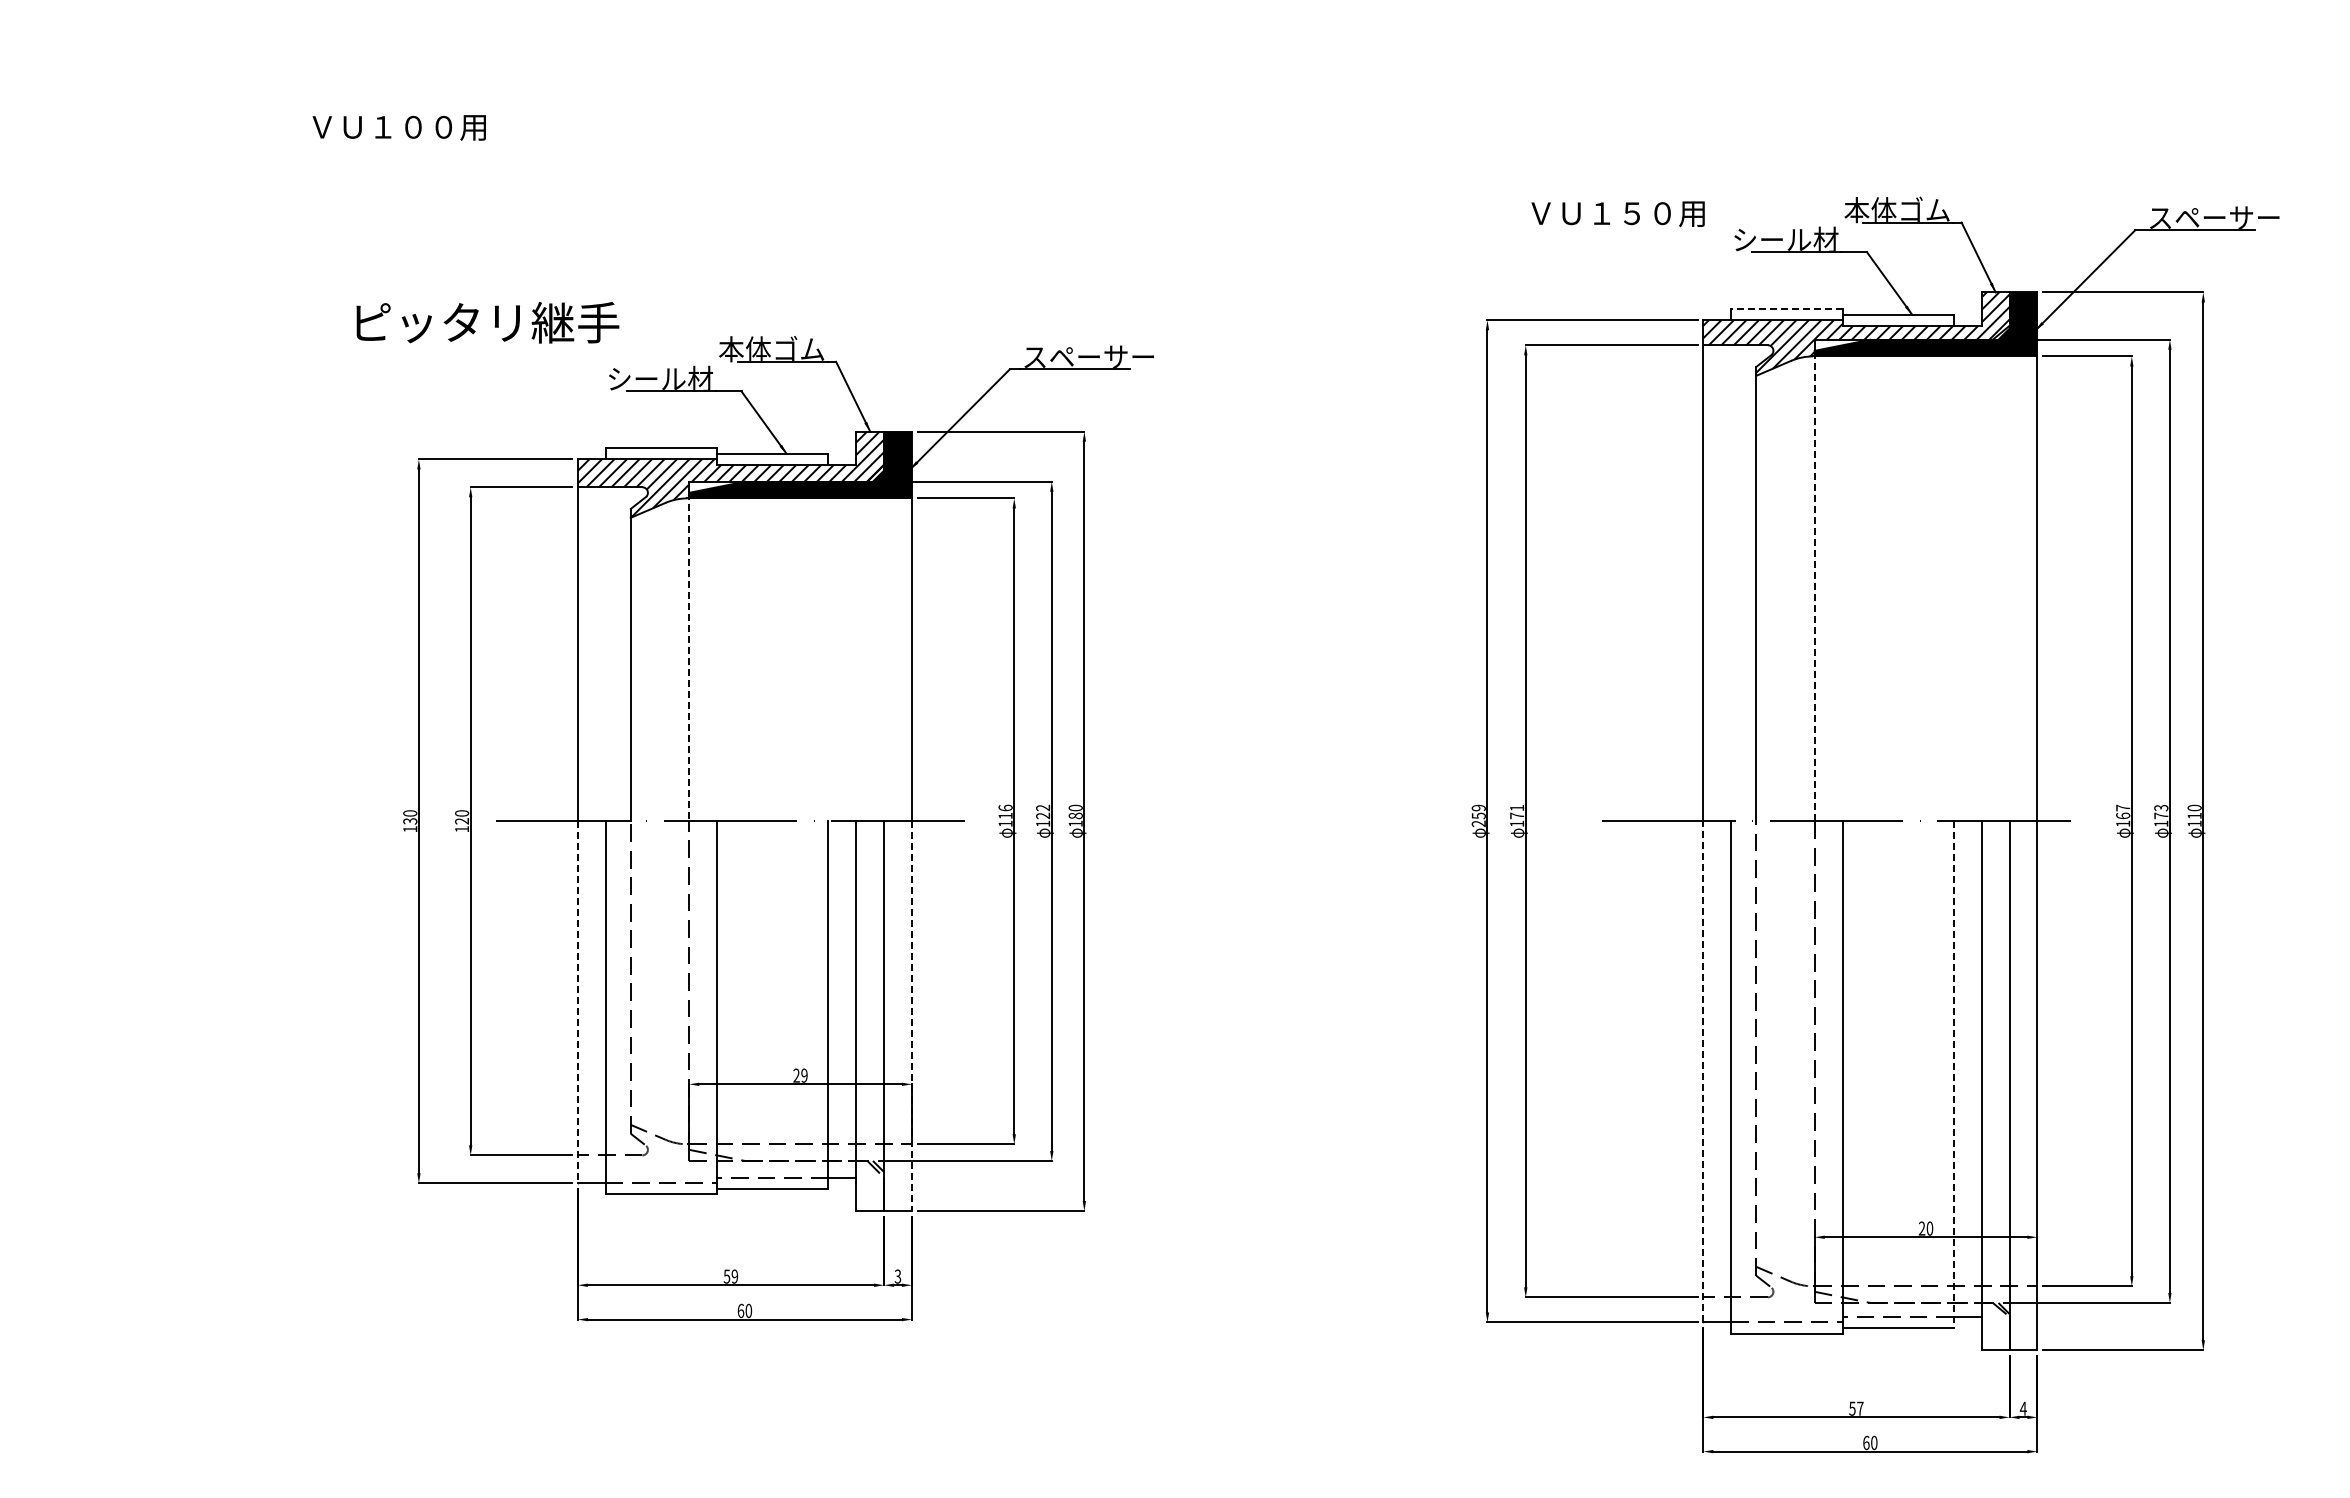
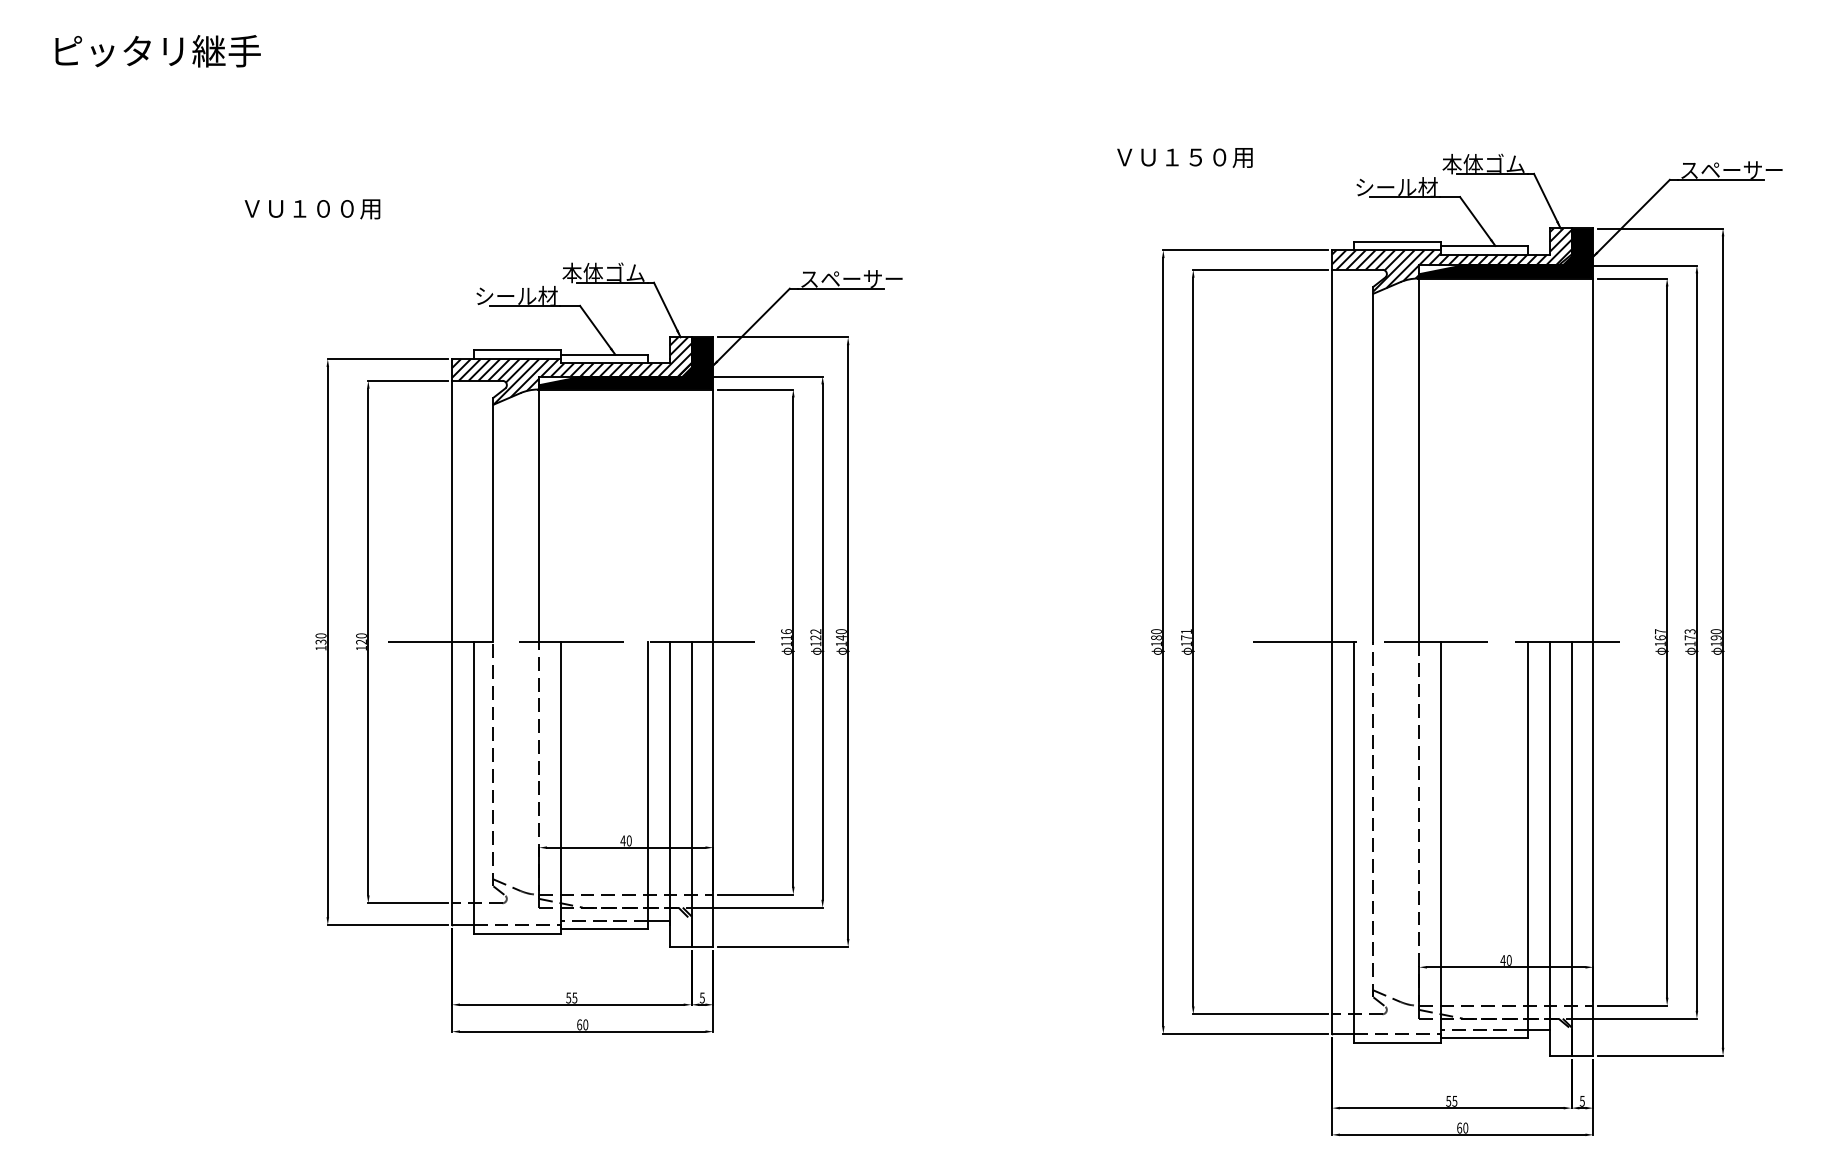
text: (398, 127) -> (311, 209), moved
text: (1617, 214) -> (1184, 158), moved
line: (1786, 309) -> (1397, 241), dashed -> solid
text: (487, 322) -> (157, 51), moved
line: (1814, 585) -> (1419, 457), dashed -> solid
line: (689, 657) -> (539, 513), dashed -> solid
text: (1075, 815) -> (841, 637), 180 -> 140
text: (1478, 815) -> (1156, 637), 259 -> 180
text: (2194, 815) -> (1716, 637), 110 -> 190
line: (577, 1002) -> (451, 783), dashed -> solid
line: (911, 1016) -> (712, 794), dashed -> solid
line: (1703, 1071) -> (1332, 837), dashed -> solid
text: (800, 1075) -> (626, 840), 29 -> 40
line: (1953, 1075) -> (1527, 840), dashed -> solid
text: (1921, 1228) -> (1502, 960), 20 -> 40
text: (734, 1276) -> (574, 997), 59 -> 55
text: (898, 1276) -> (702, 997), 3 -> 5
text: (1860, 1408) -> (1454, 1101), 57 -> 55
text: (2022, 1408) -> (1581, 1101), 4 -> 5

